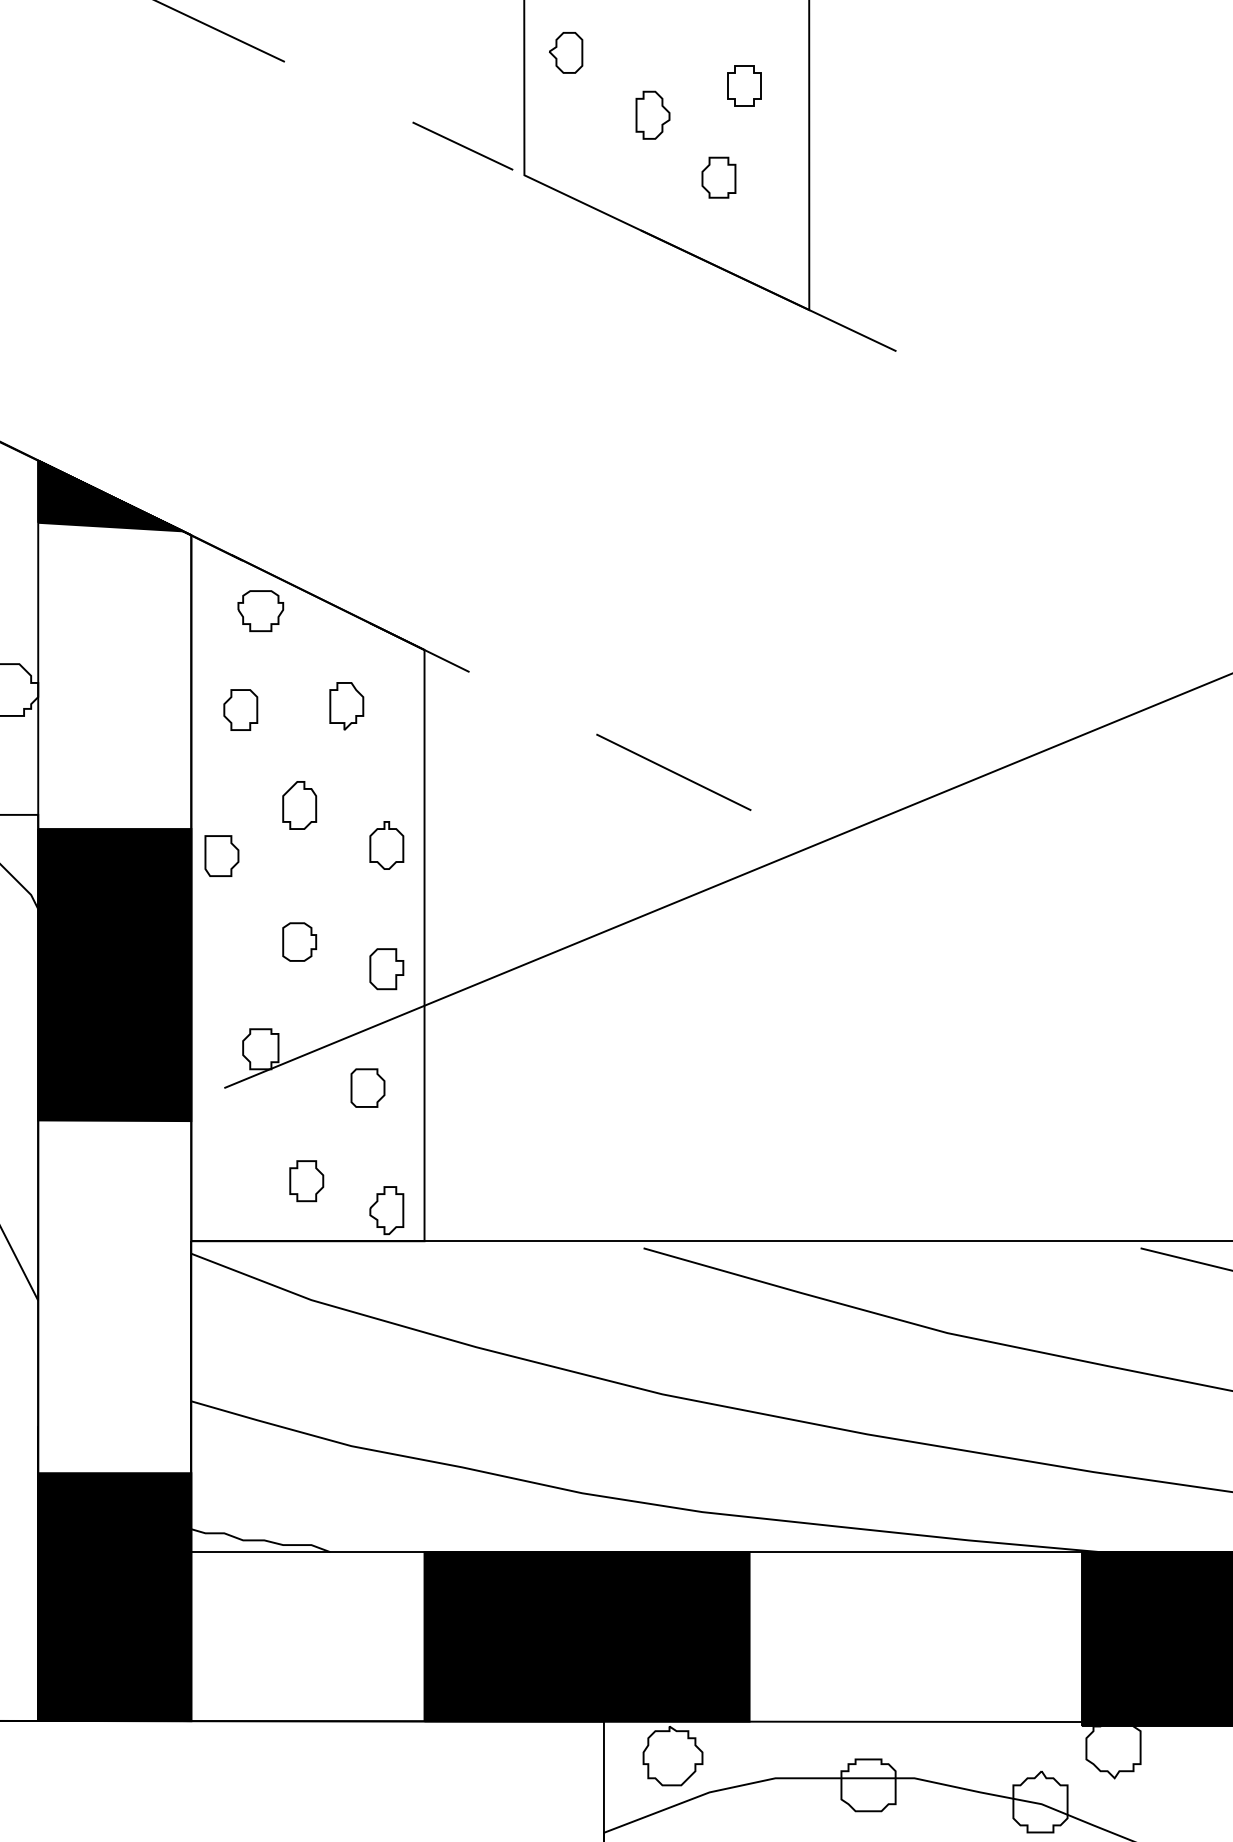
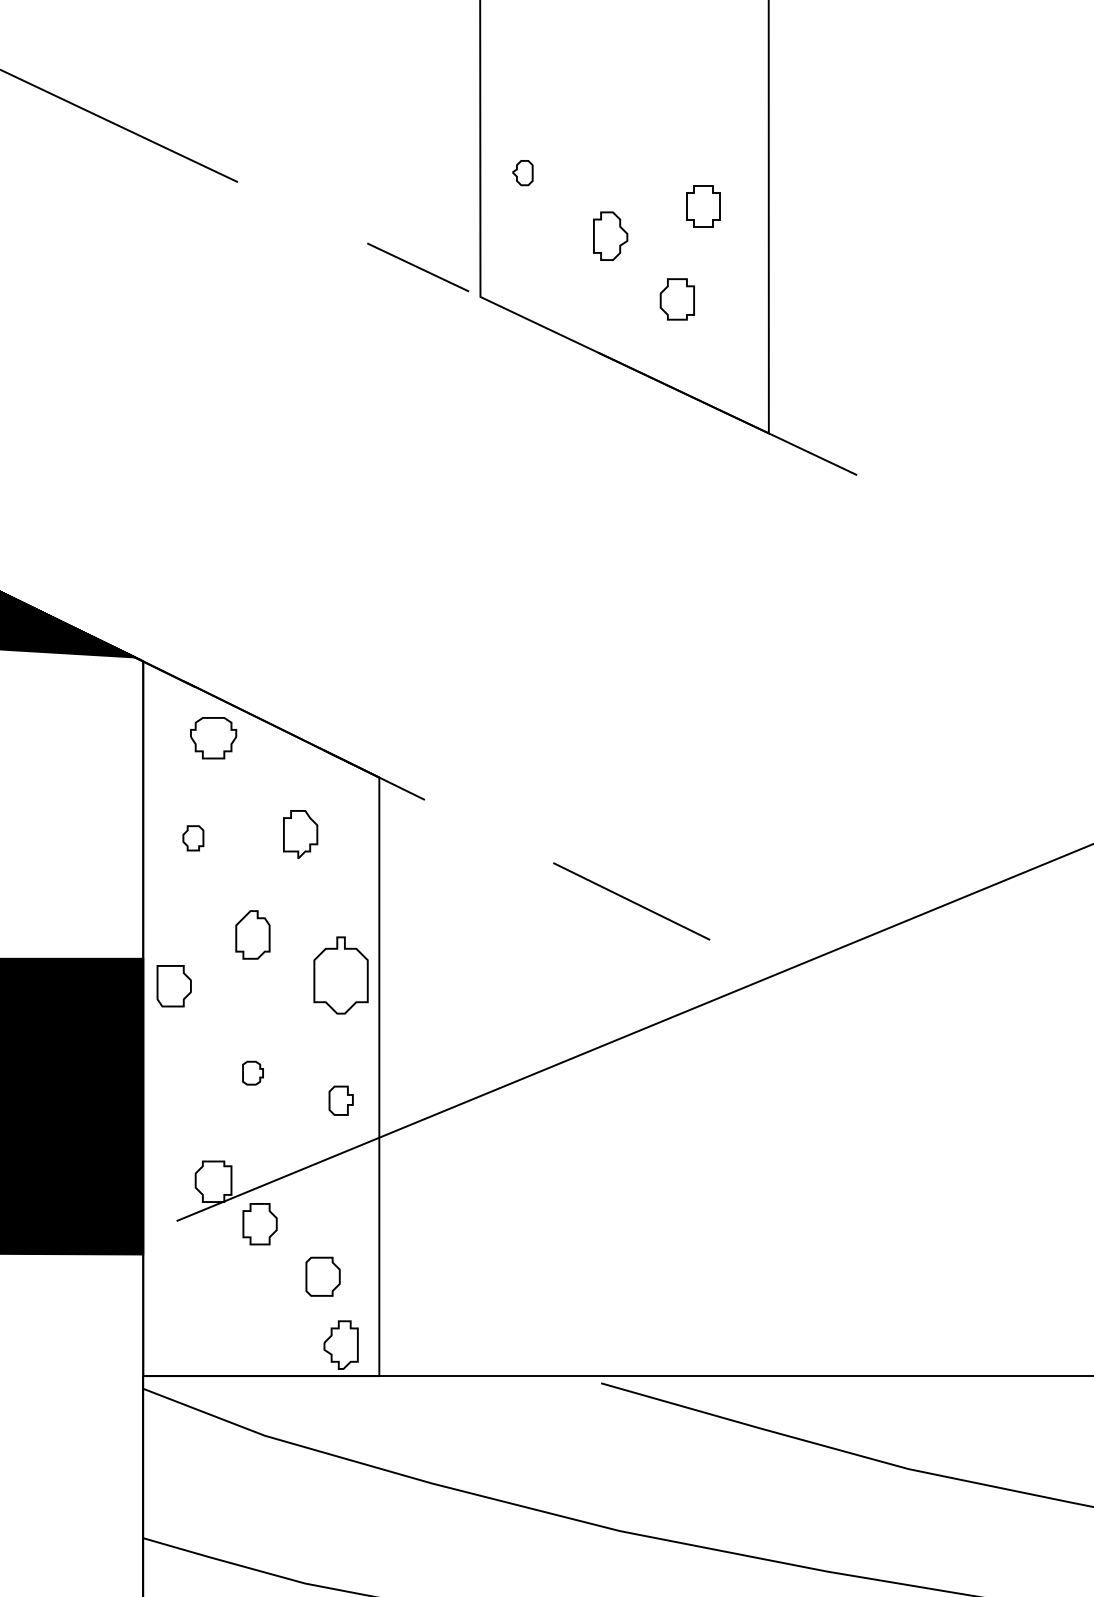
part: (566, 52) -> (523, 172), size x0.6
part: (240, 709) -> (193, 837), size x0.6
part: (386, 845) -> (340, 975), size x1.6
part: (299, 941) -> (252, 1072), size x0.6
part: (386, 969) -> (340, 1101), size x0.7
part: (367, 1087) -> (322, 1276), moved
part: (306, 1181) -> (259, 1224), moved

